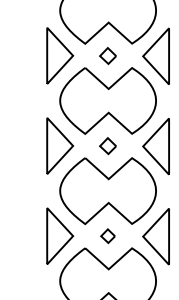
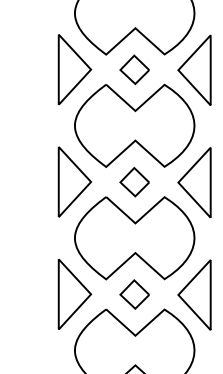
part: (107, 55) -> (133, 69), size x1.43
part: (107, 145) -> (133, 181), size x1.43
part: (107, 235) -> (133, 293), size x1.67

